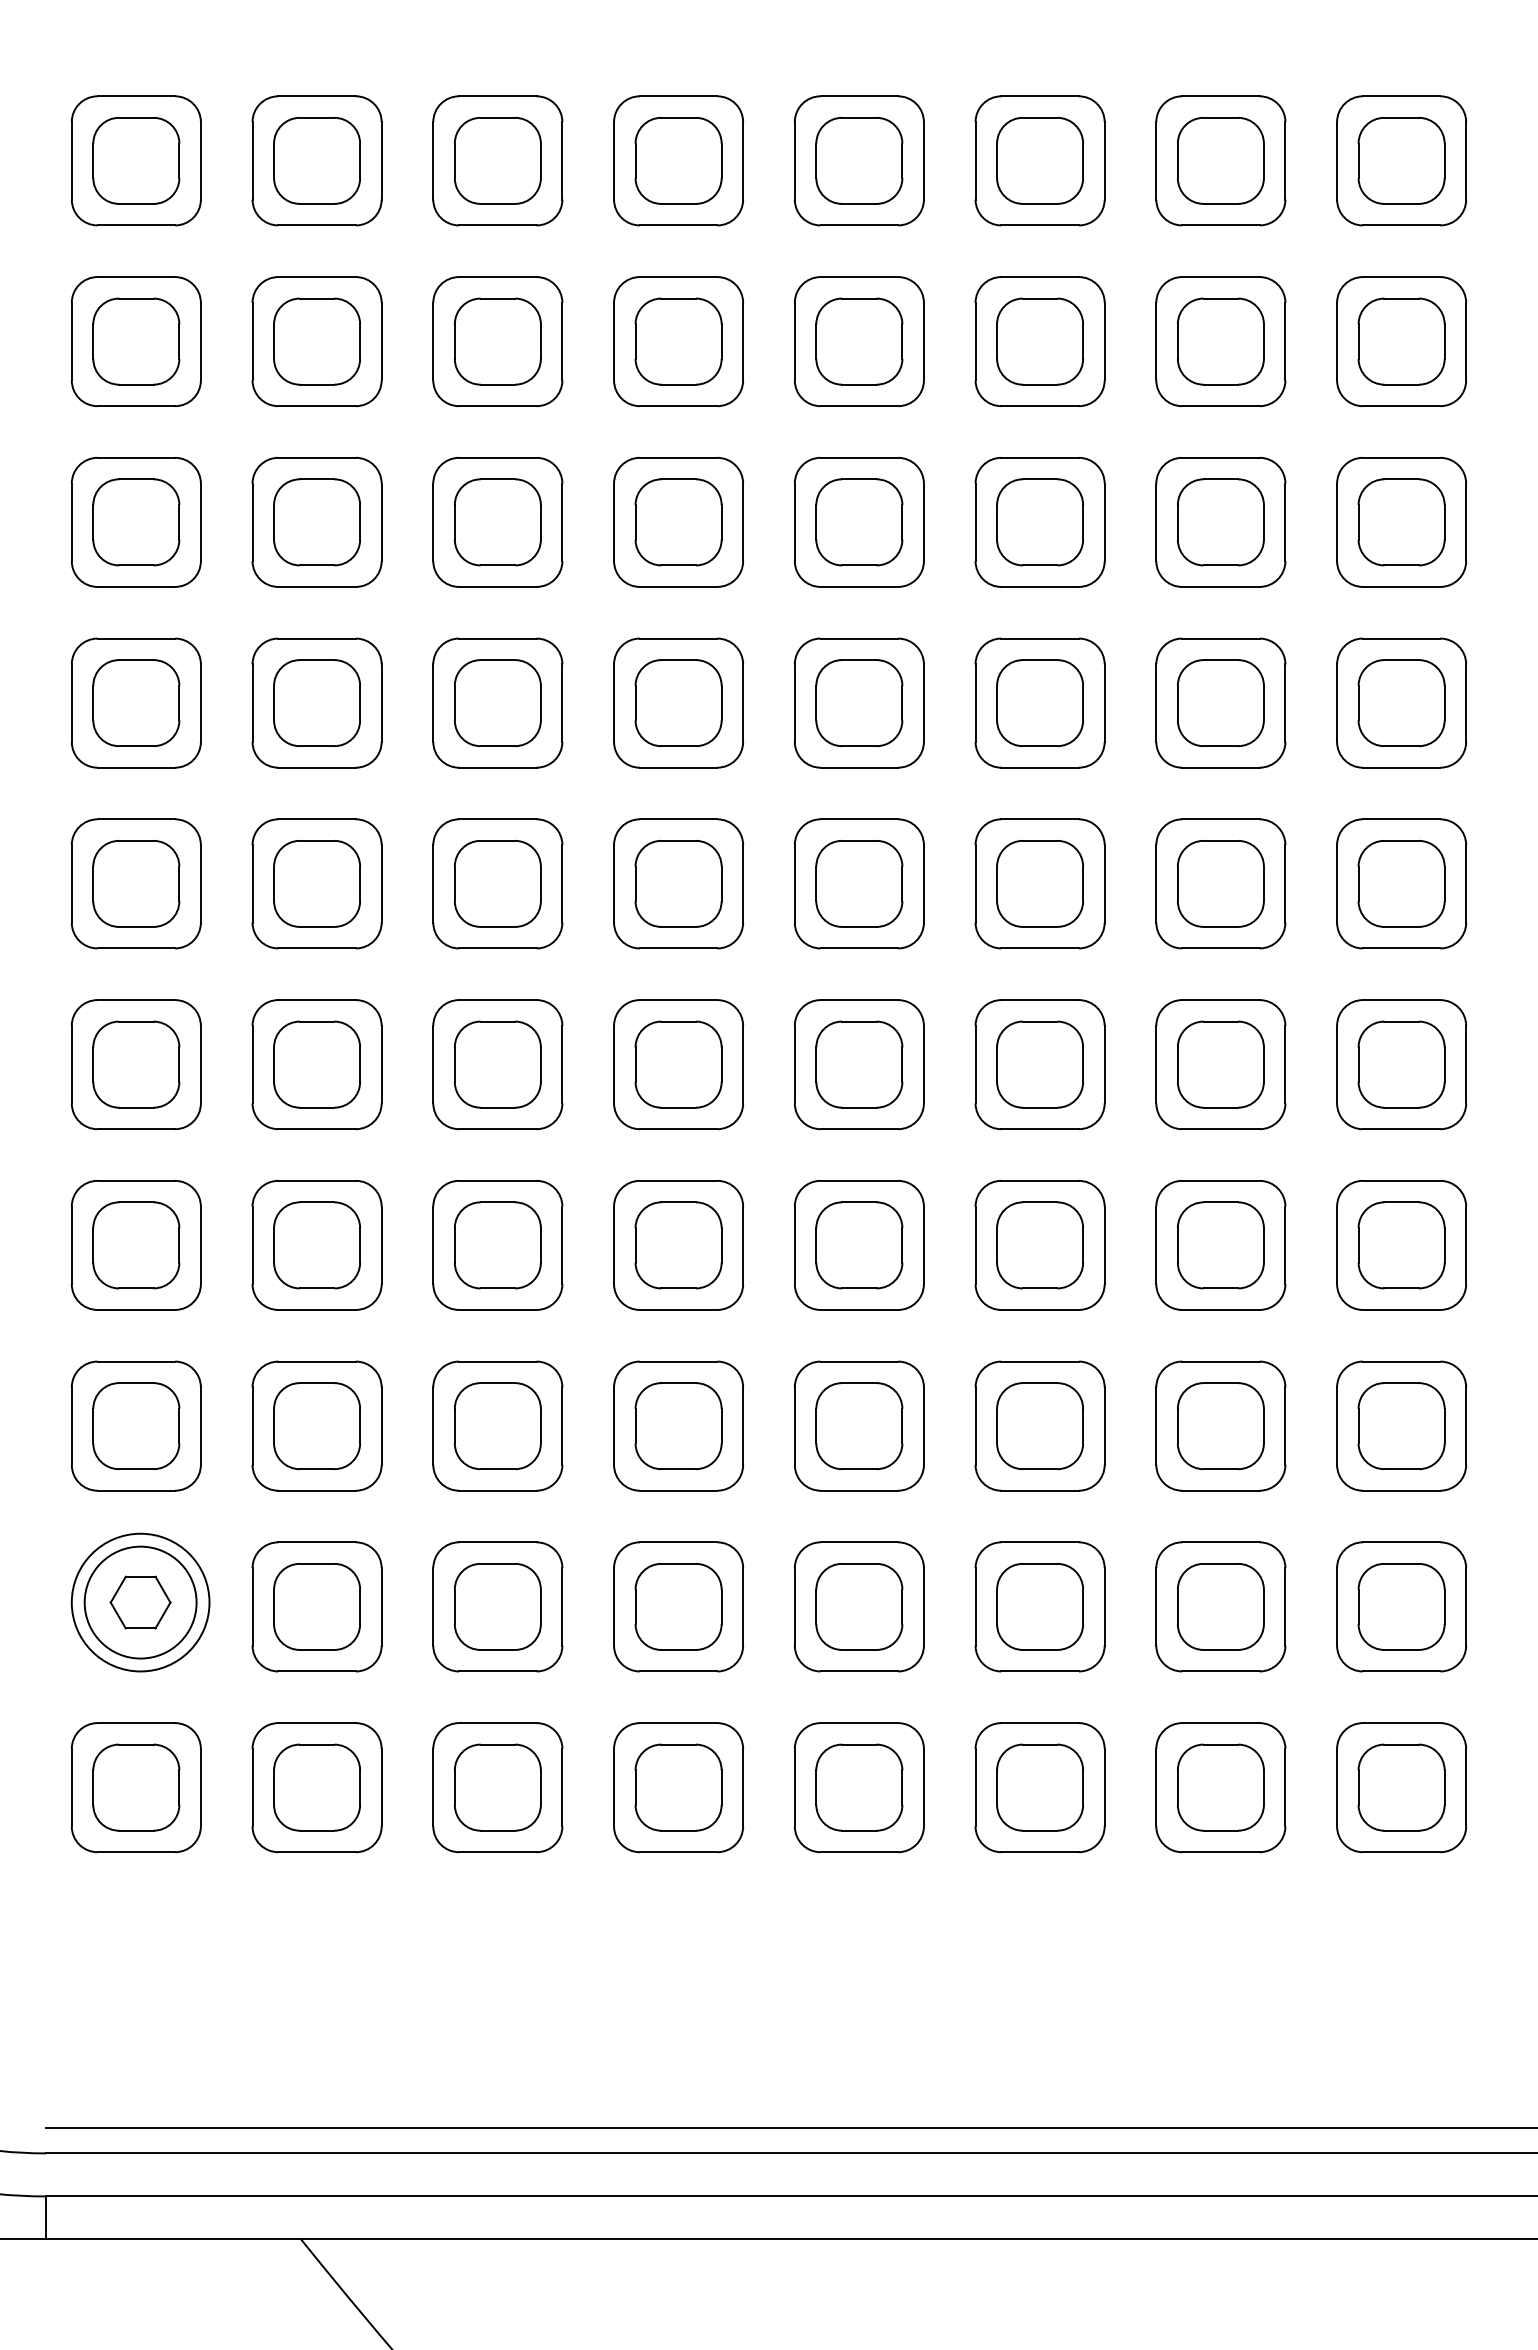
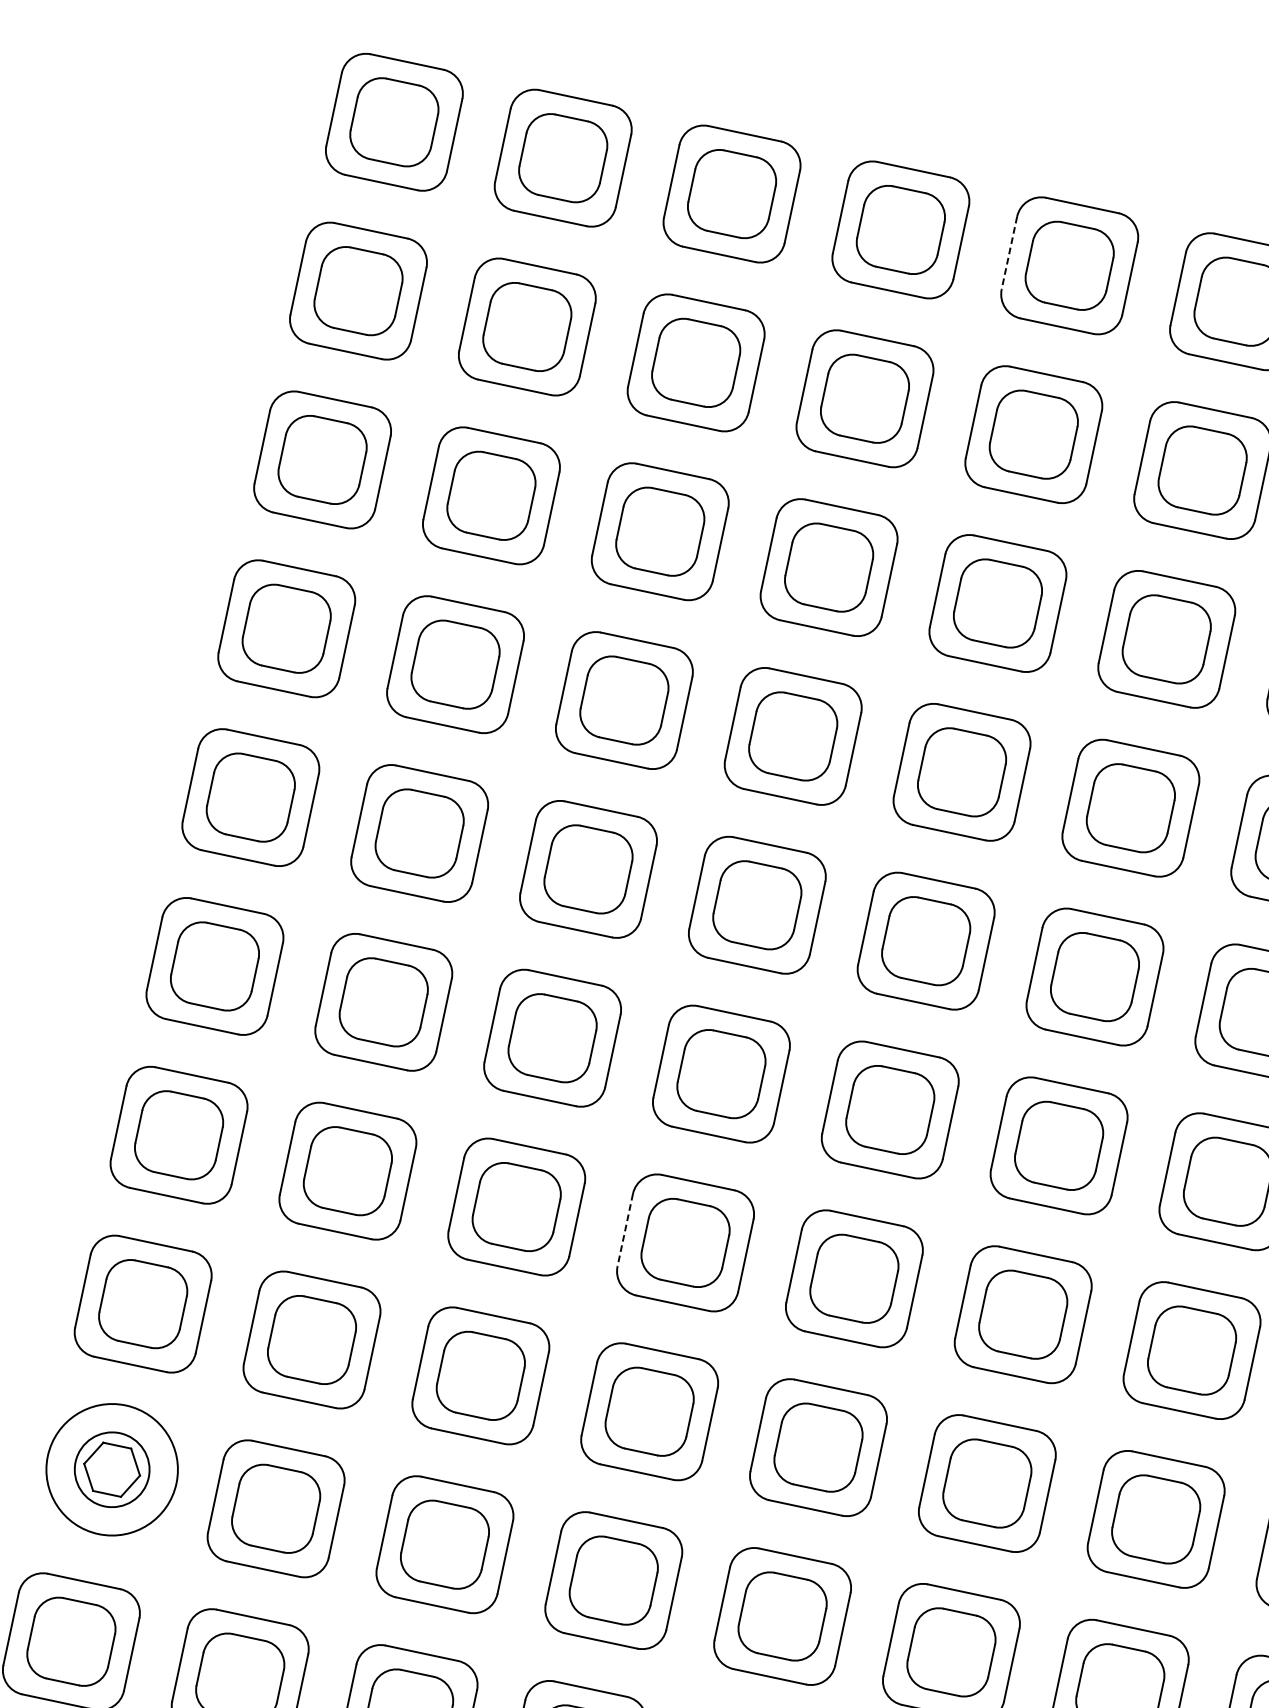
line: (794, 160) -> (1009, 252), solid -> dashed
line: (614, 1245) -> (625, 1230), solid -> dashed
circle: (140, 1602) -> (112, 1469), size x0.7

